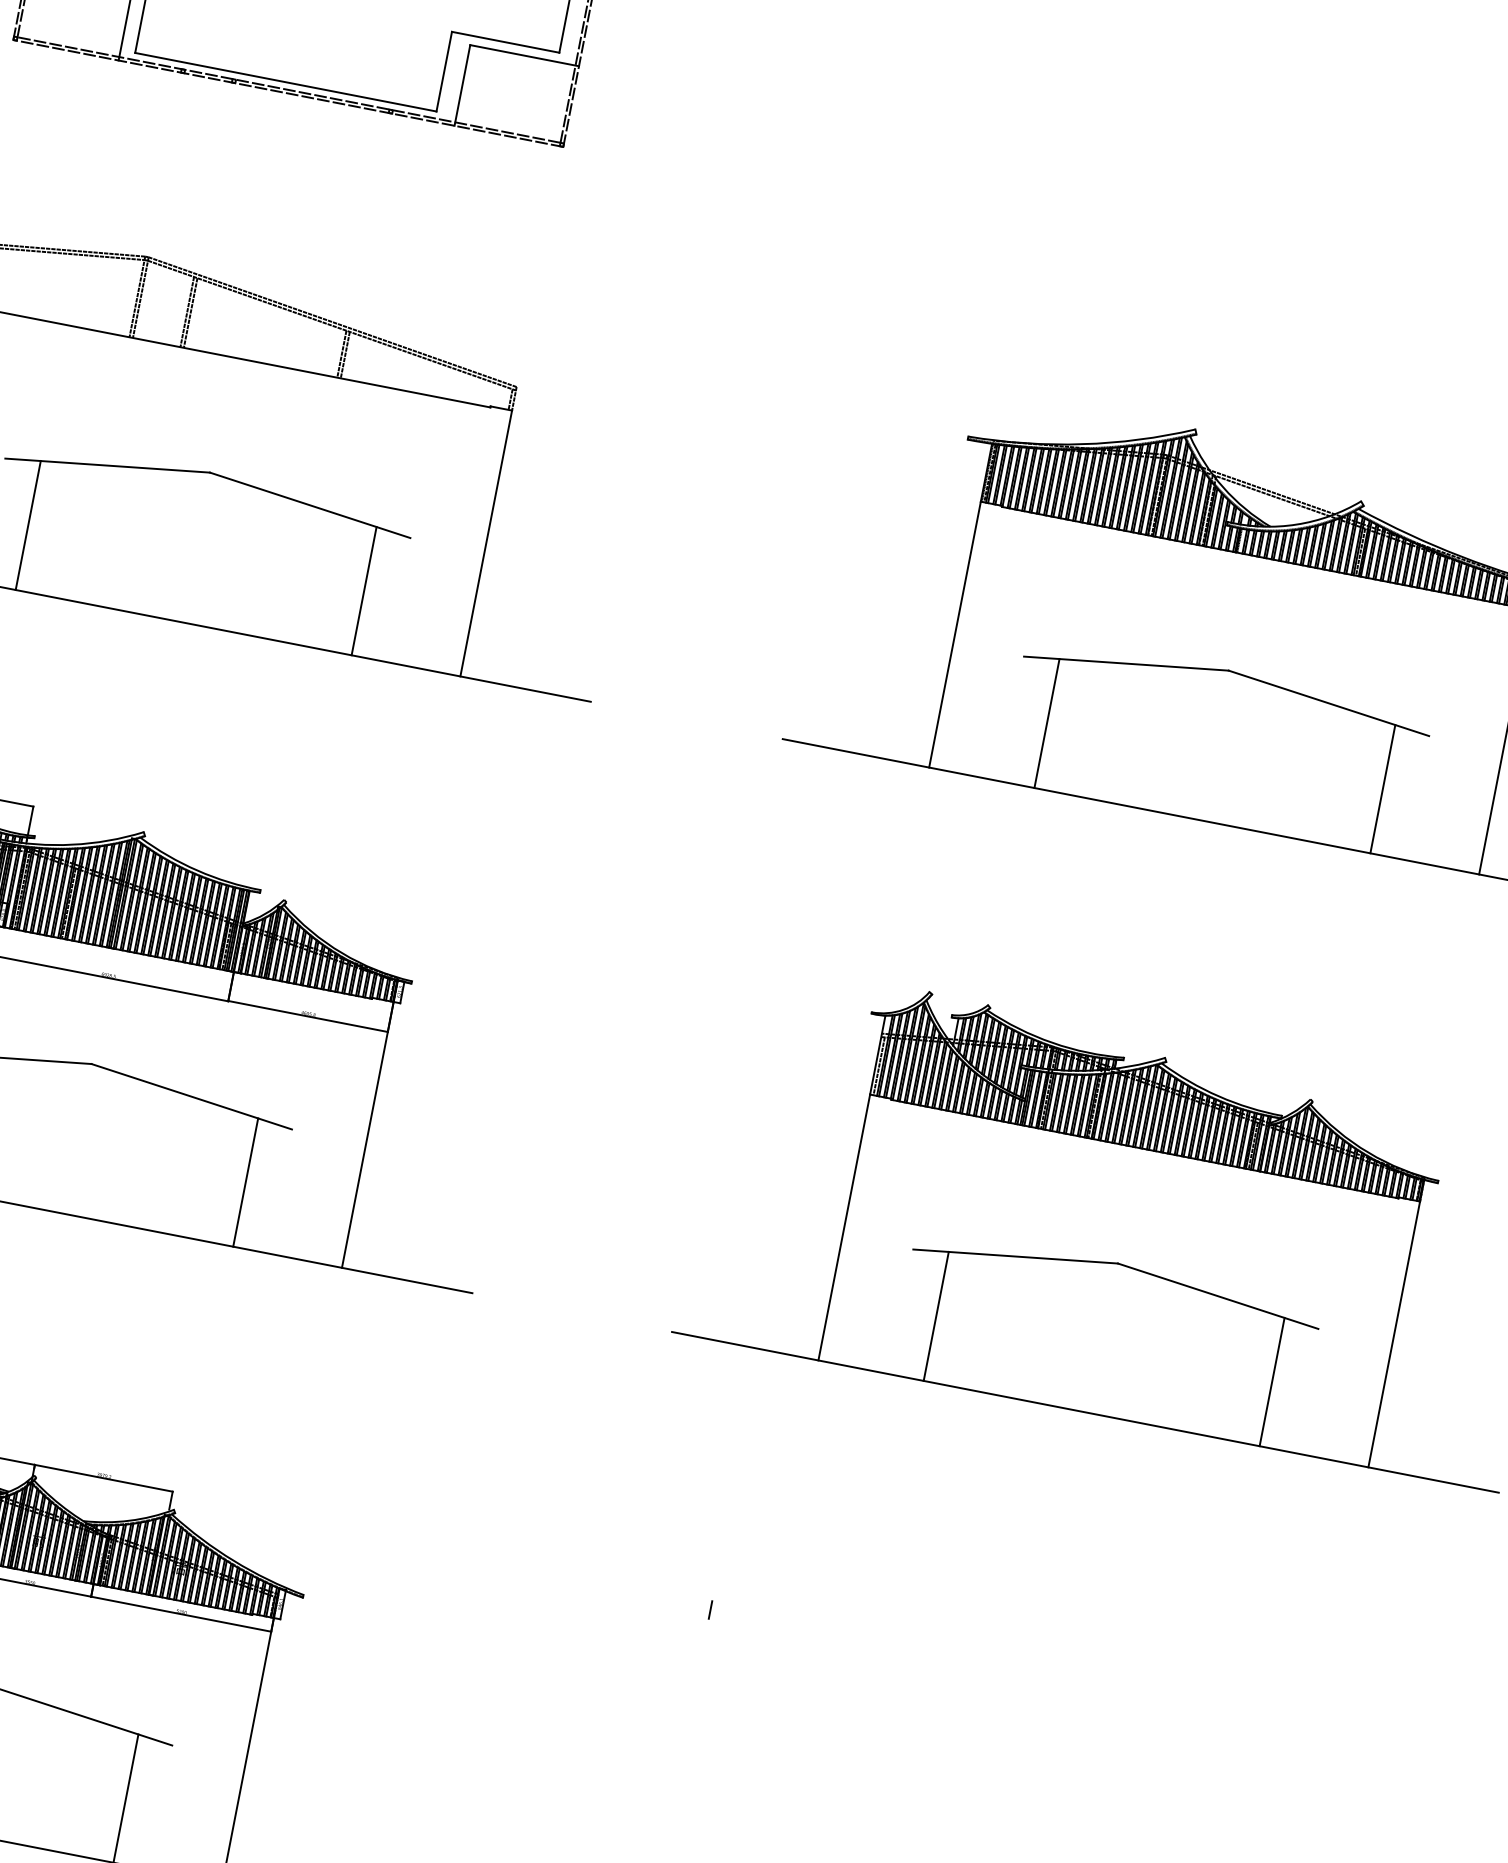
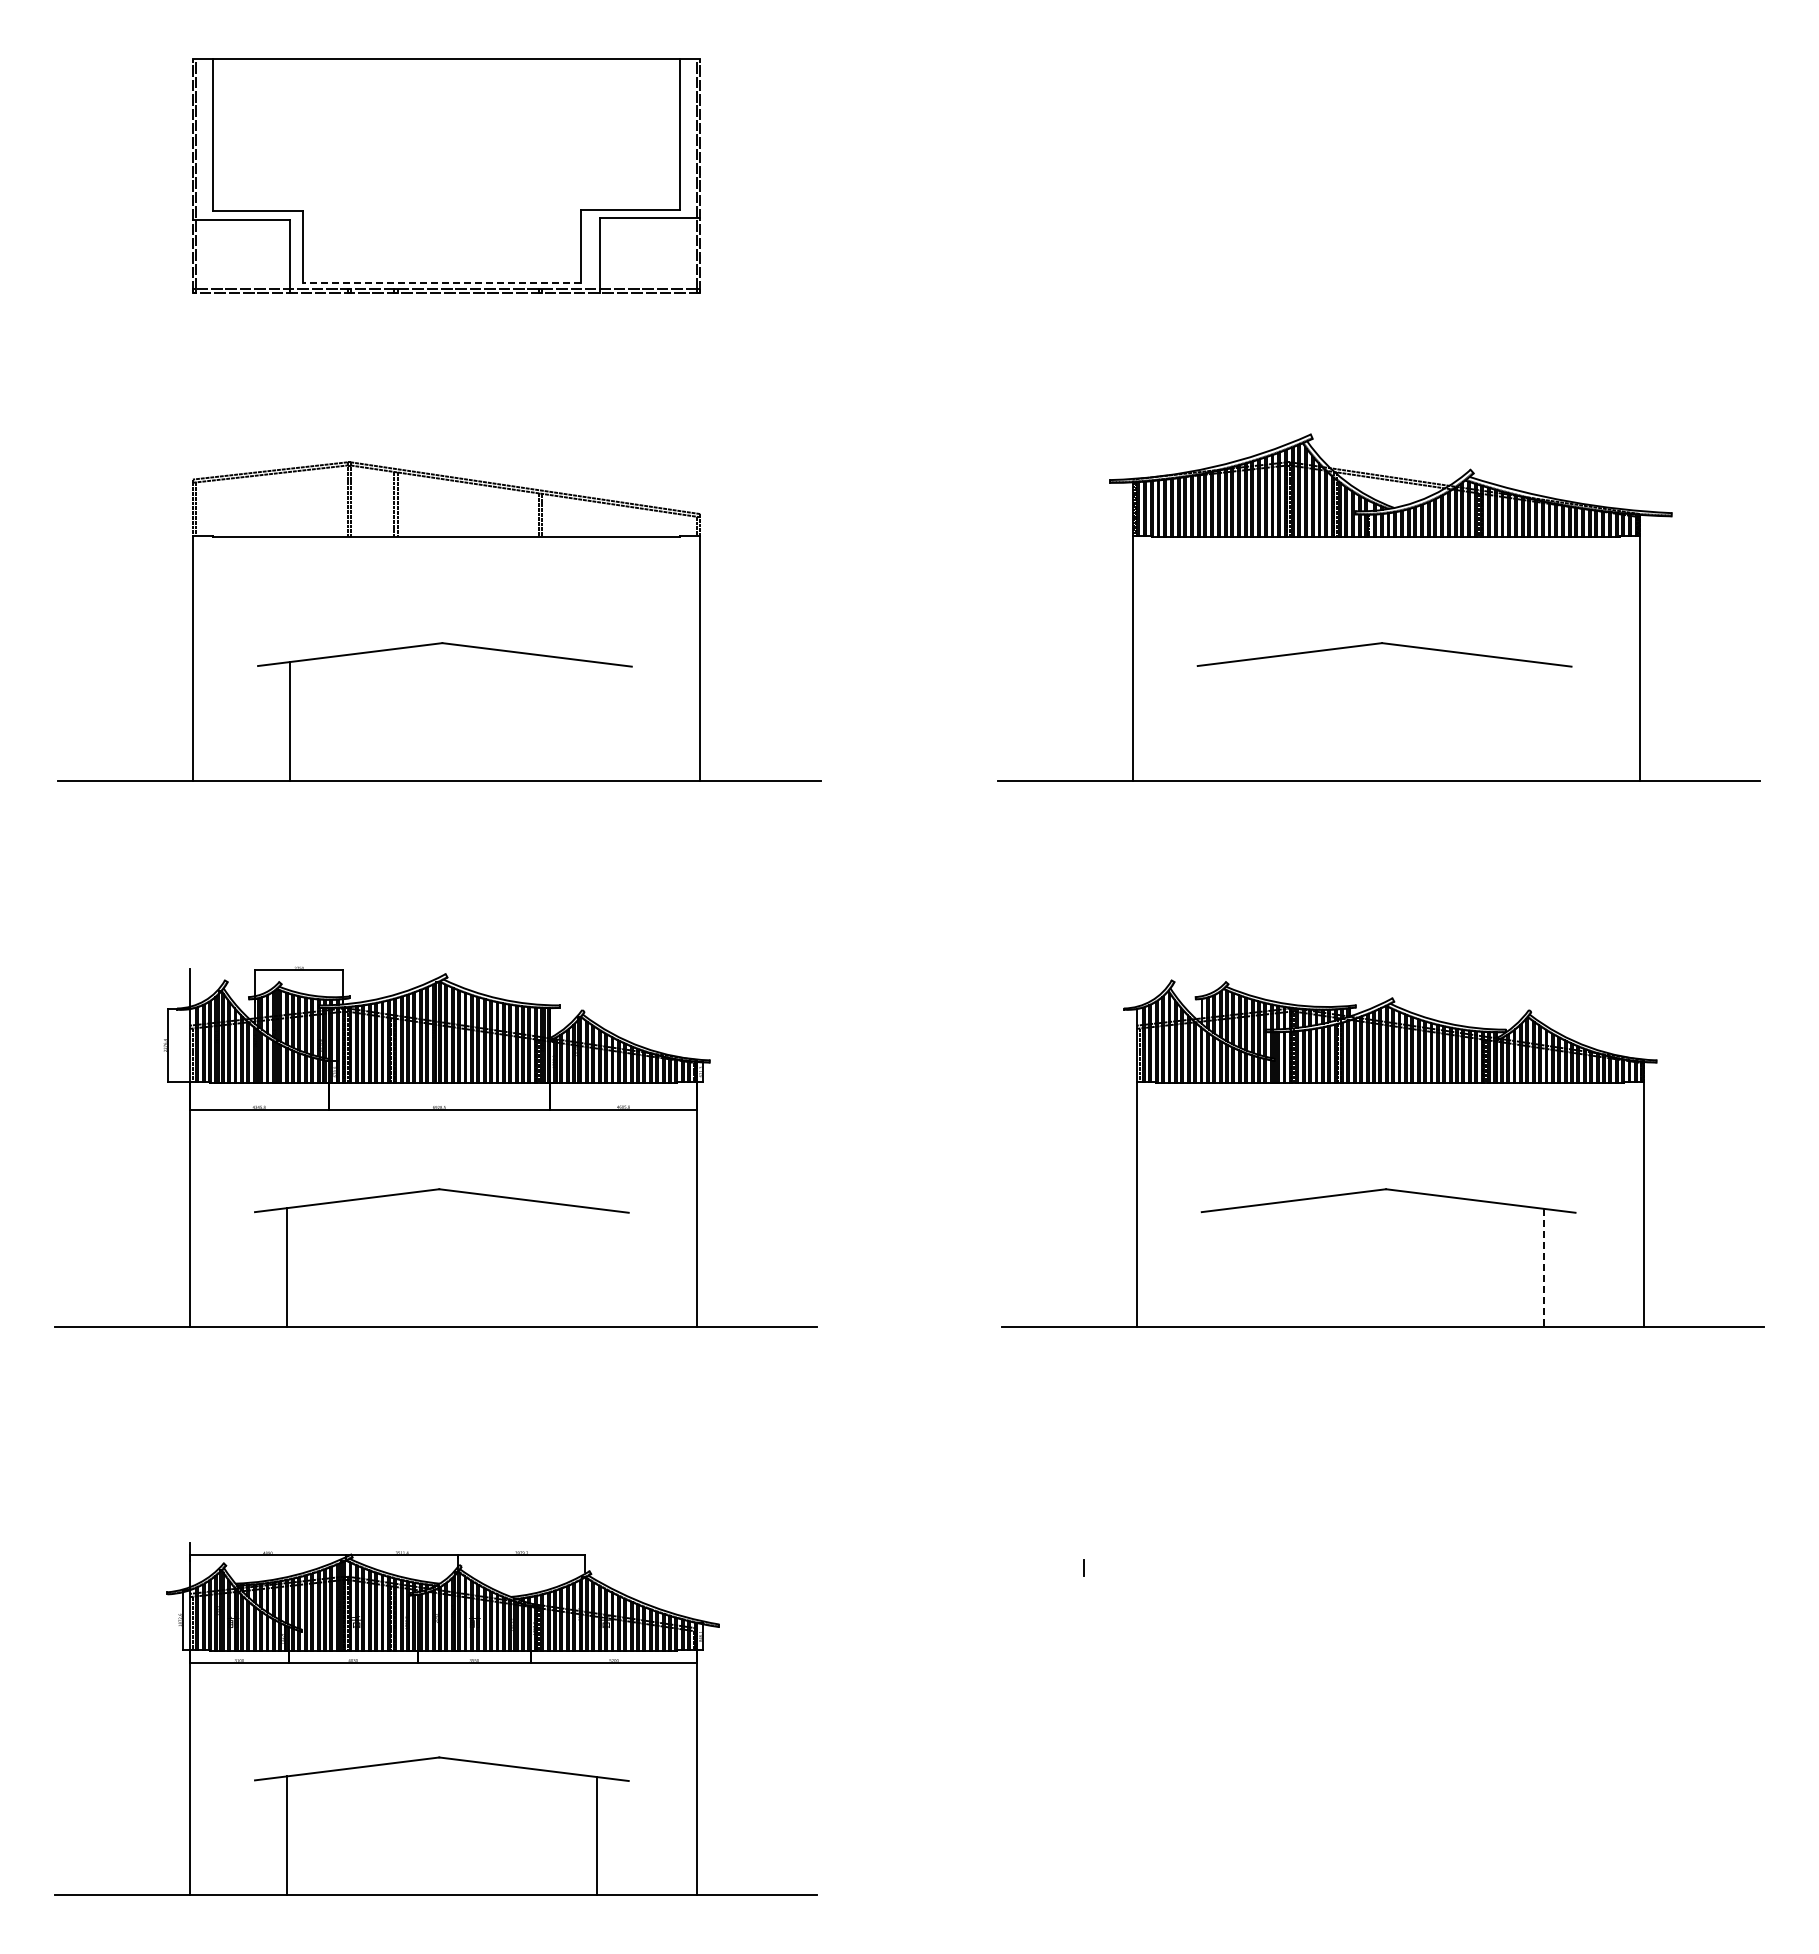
line: (285, 82) -> (442, 283), solid -> dashed
line: (363, 590) -> (599, 721), removed
line: (1046, 723) -> (1229, 721), removed
line: (1382, 788) -> (1539, 721), removed
line: (245, 1181) -> (596, 1267), removed
line: (936, 1316) -> (1233, 1267), removed
line: (1271, 1382) -> (1543, 1268), solid -> dashed

